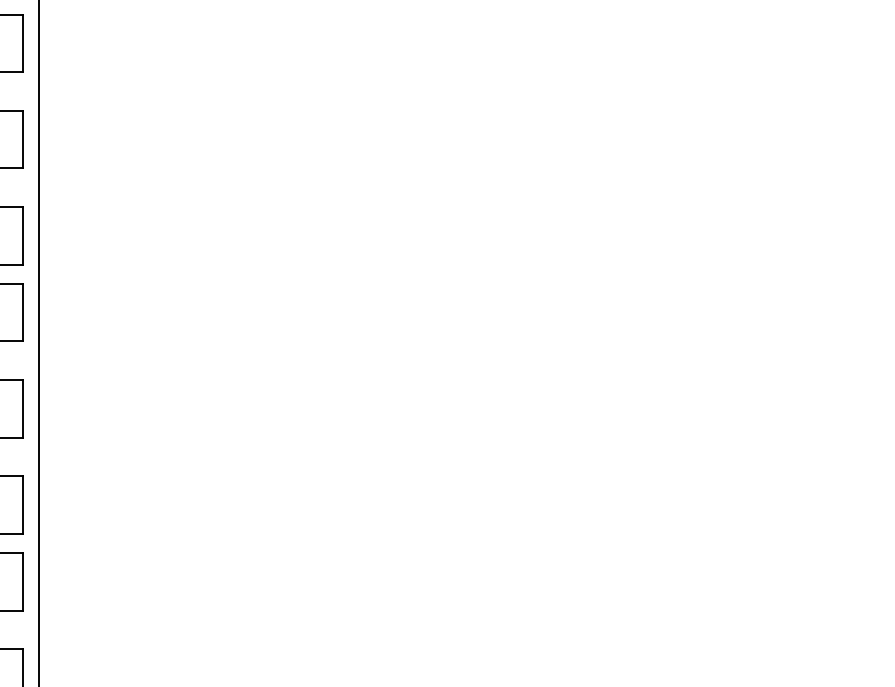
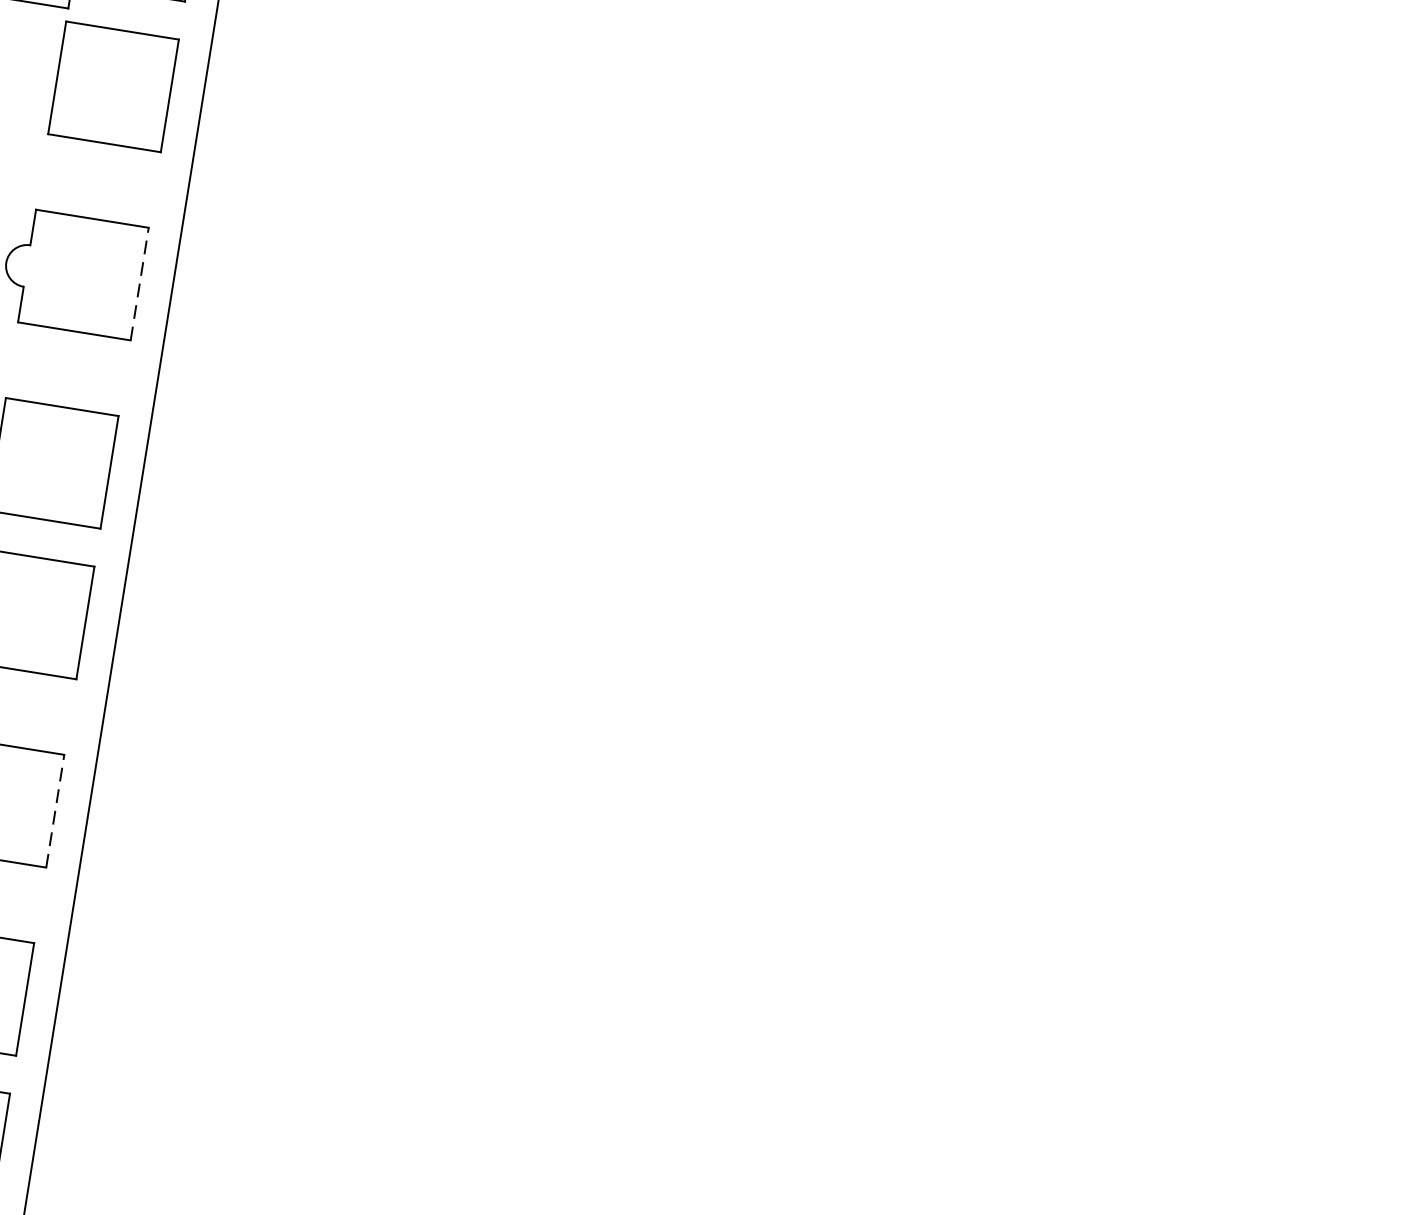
line: (22, 139) -> (139, 283), solid -> dashed
line: (22, 408) -> (55, 810), solid -> dashed

